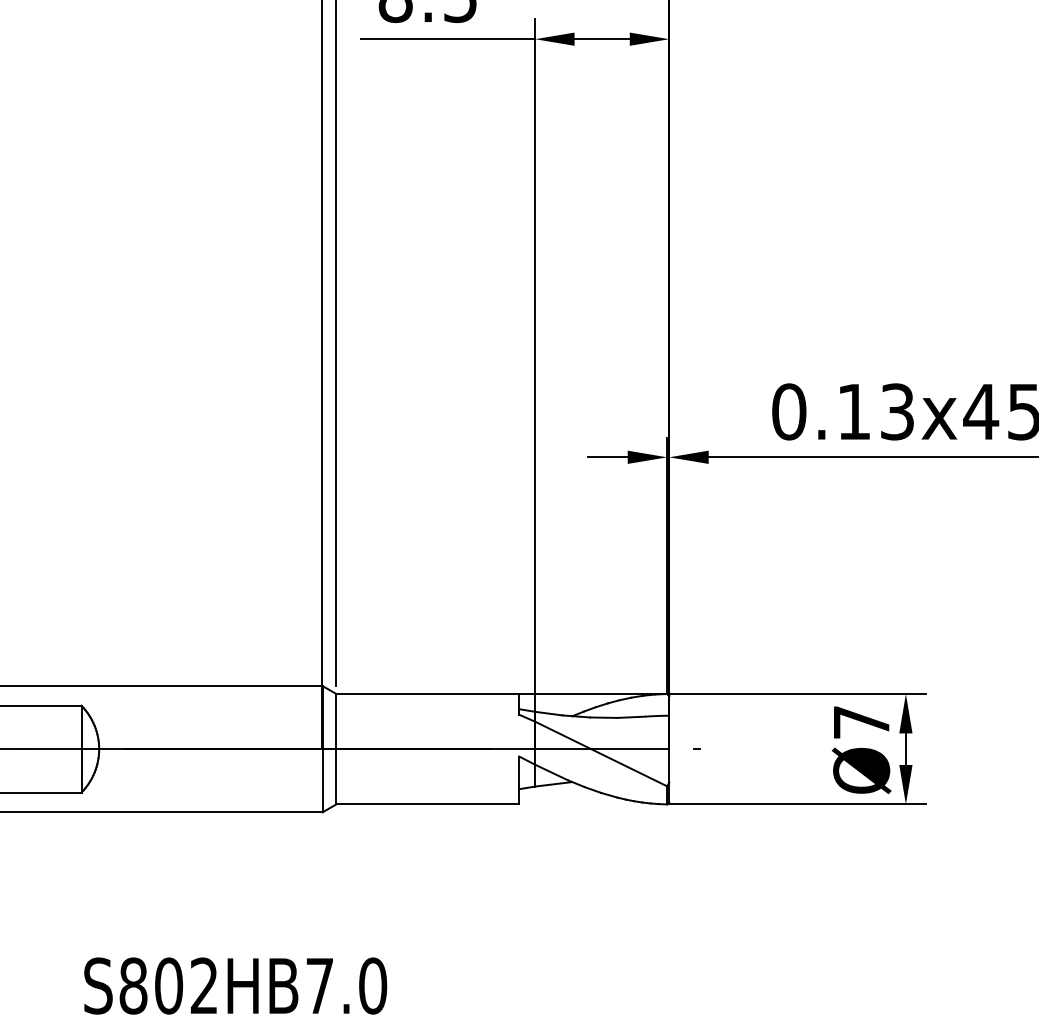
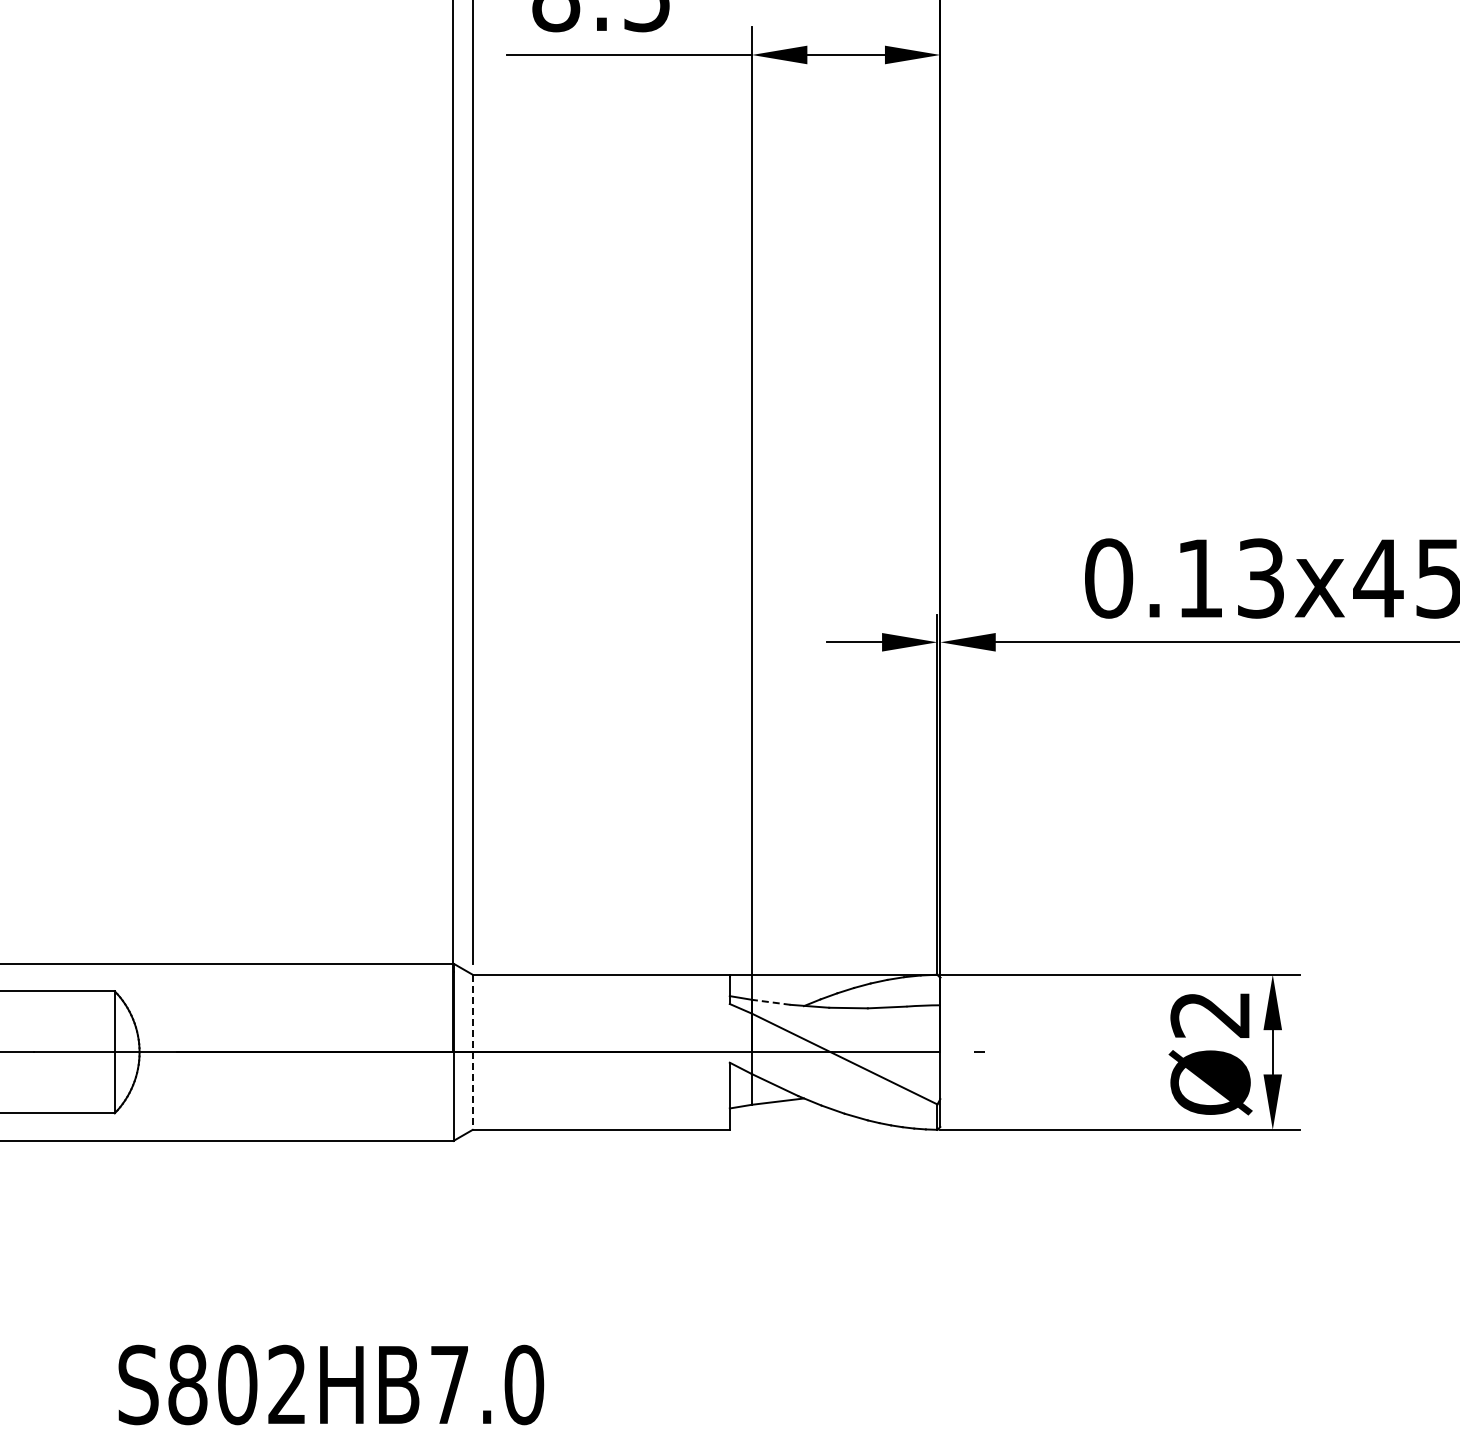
line: (548, 713) -> (770, 1002), solid -> dashed
text: (860, 722) -> (1209, 1014), Ø7 -> Ø2
line: (336, 749) -> (472, 1052), solid -> dashed

